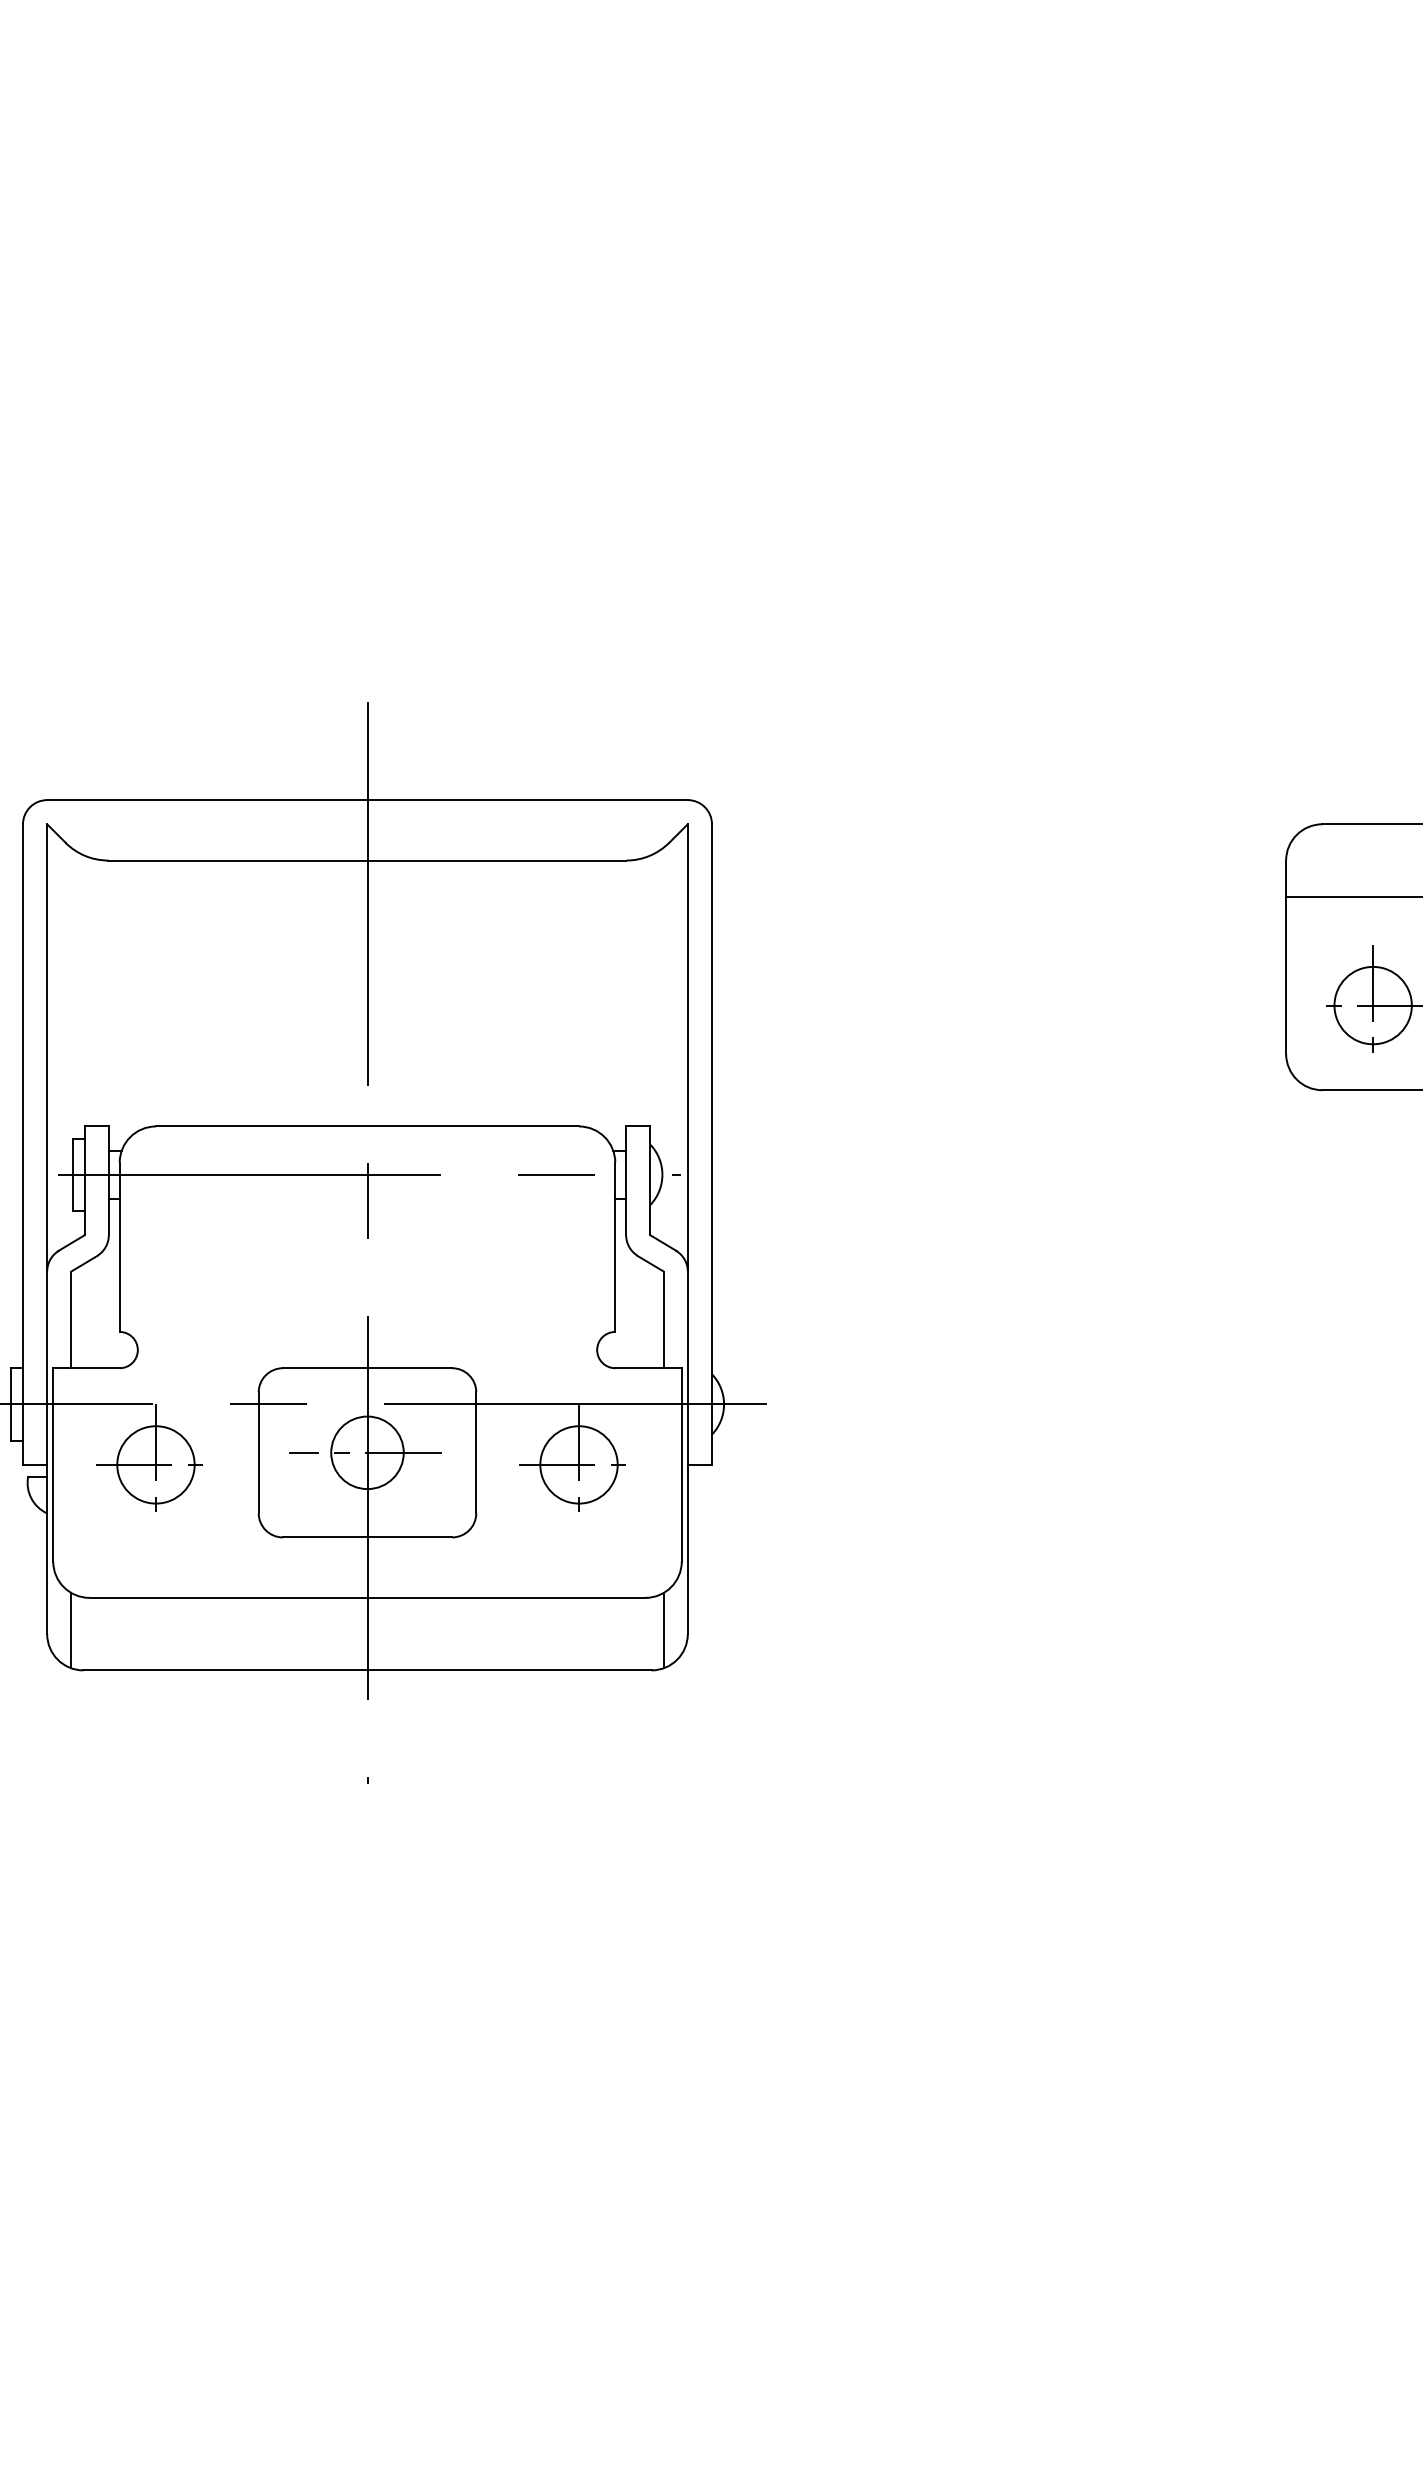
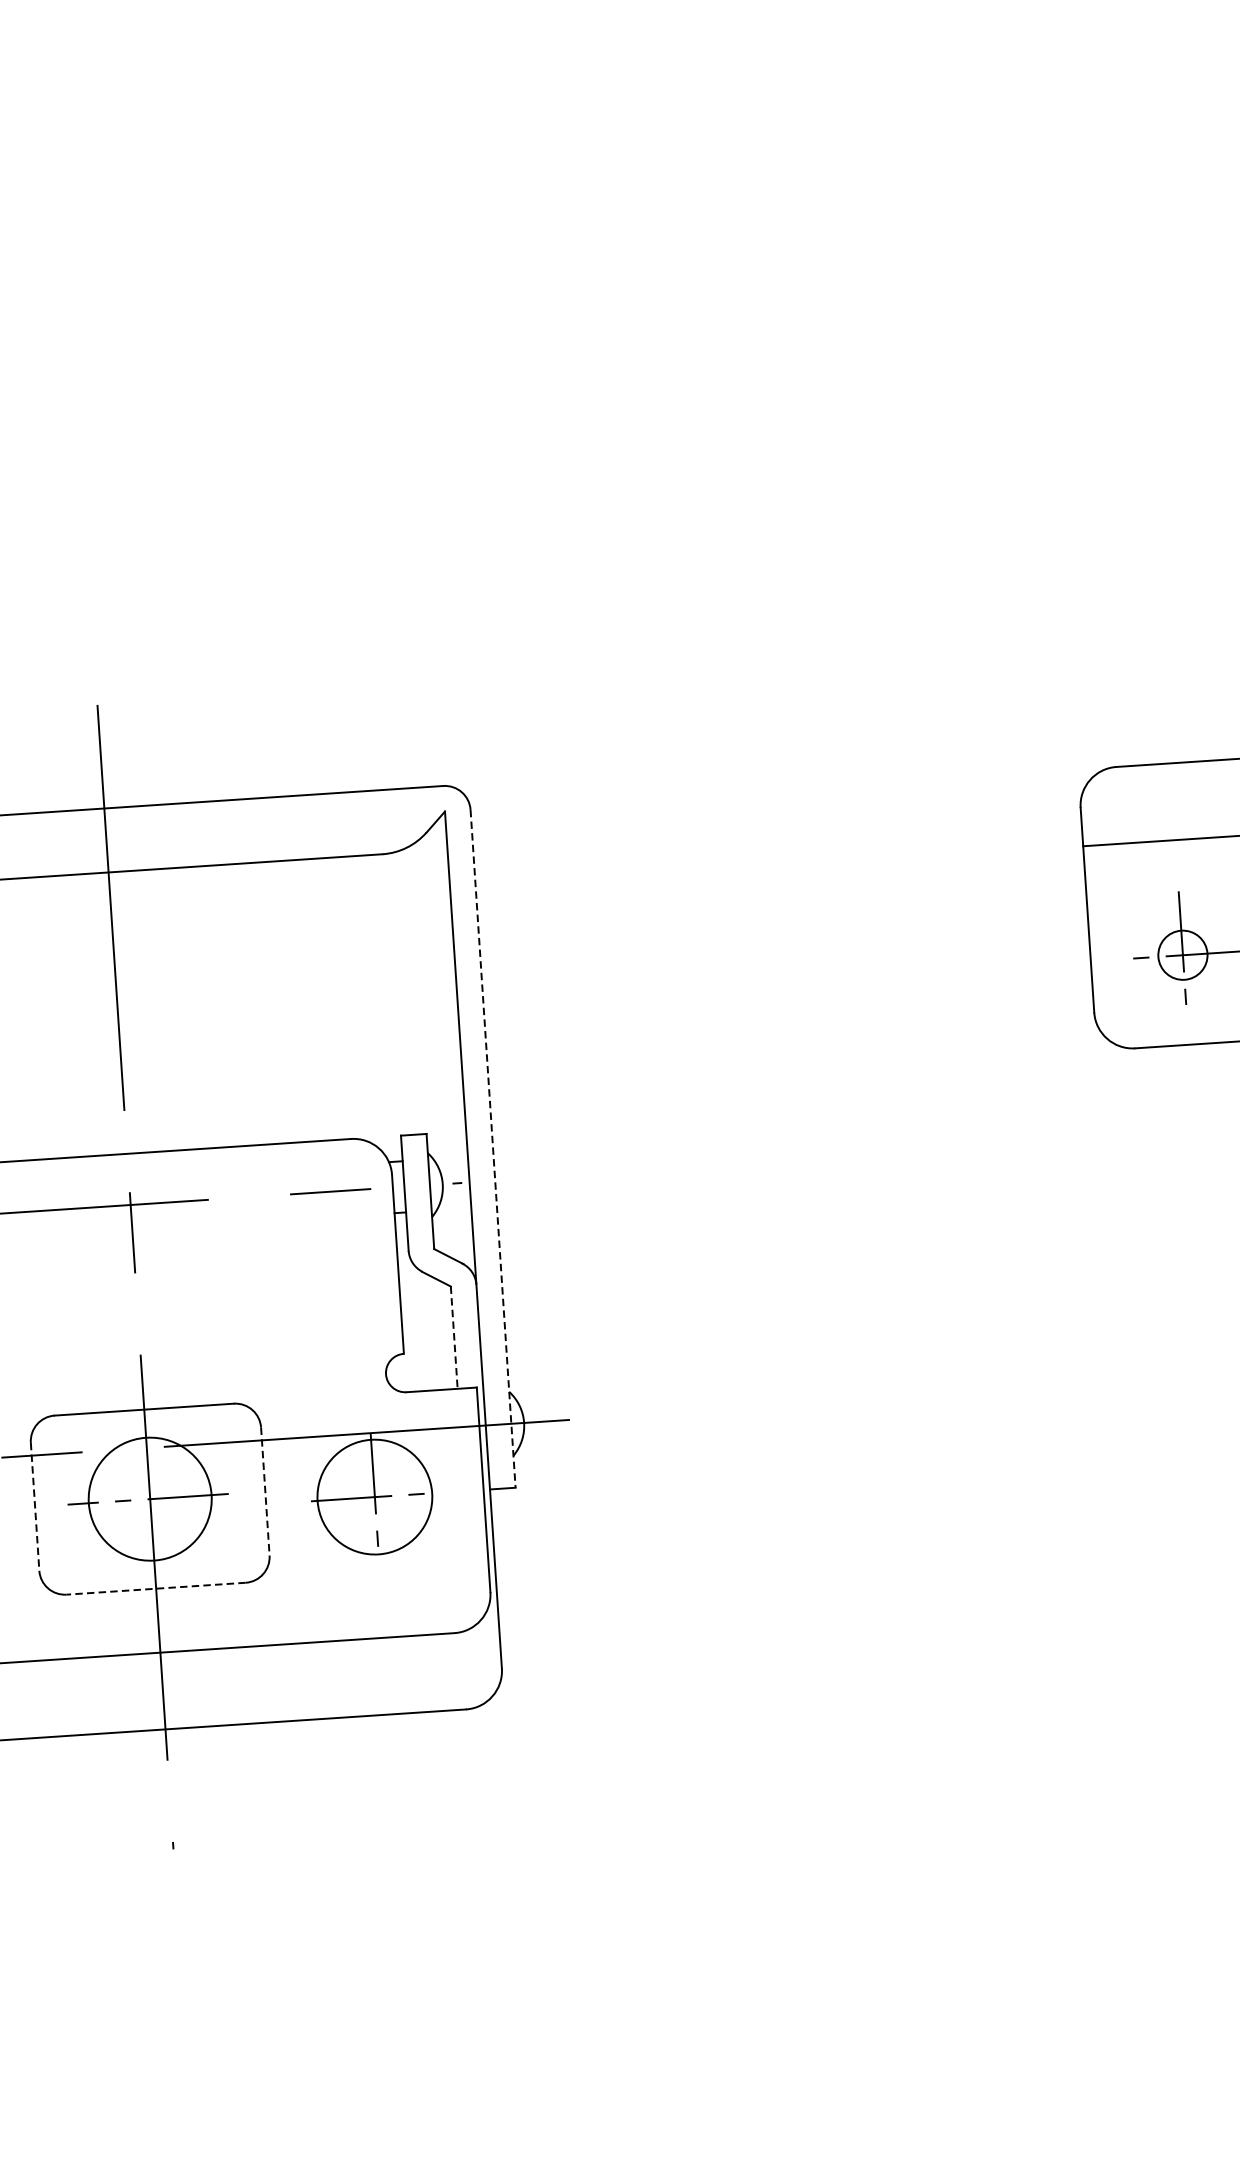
circle: (1372, 1005) -> (1182, 955), size x0.6
line: (711, 1145) -> (492, 1149), solid -> dashed
line: (663, 1320) -> (454, 1338), solid -> dashed
circle: (367, 1452) -> (150, 1498), size x1.6
line: (258, 1453) -> (34, 1507), solid -> dashed
line: (476, 1453) -> (265, 1492), solid -> dashed
circle: (578, 1464) -> (374, 1496), size x1.4
line: (367, 1537) -> (156, 1588), solid -> dashed
line: (663, 1630) -> (475, 1666), removed

